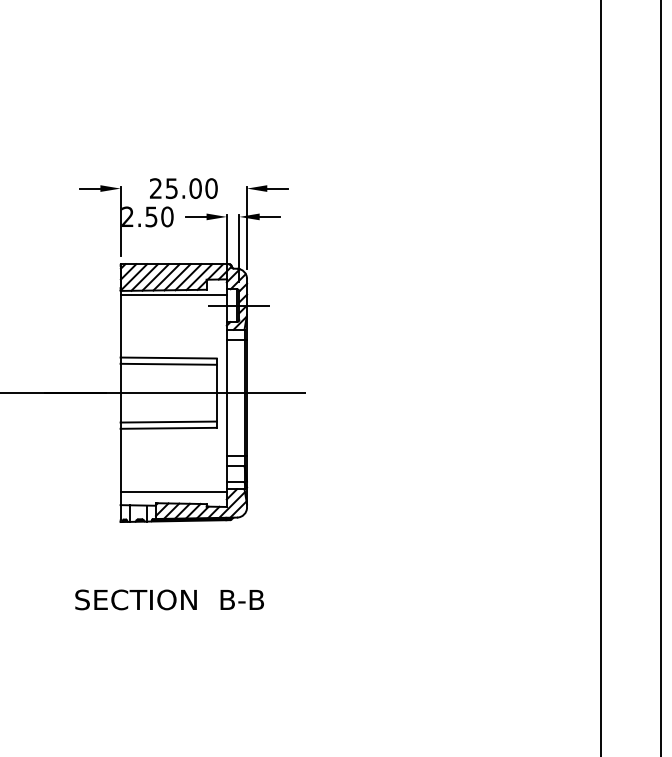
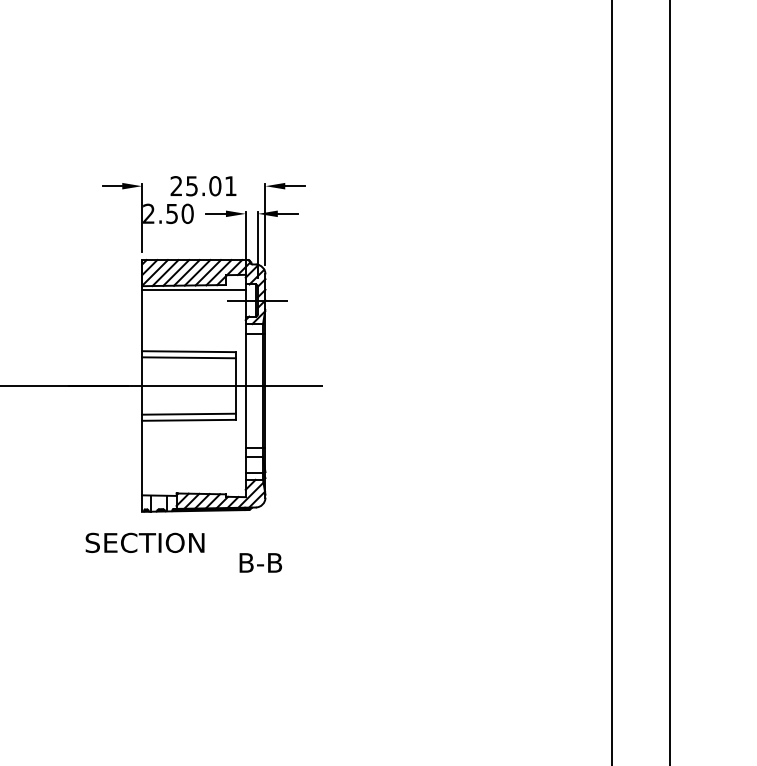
text: (211, 188) -> (230, 186), 25.00 -> 25.01
line: (173, 491) -> (193, 482), removed
text: (135, 599) -> (144, 542), moved
text: (241, 599) -> (260, 562), moved

